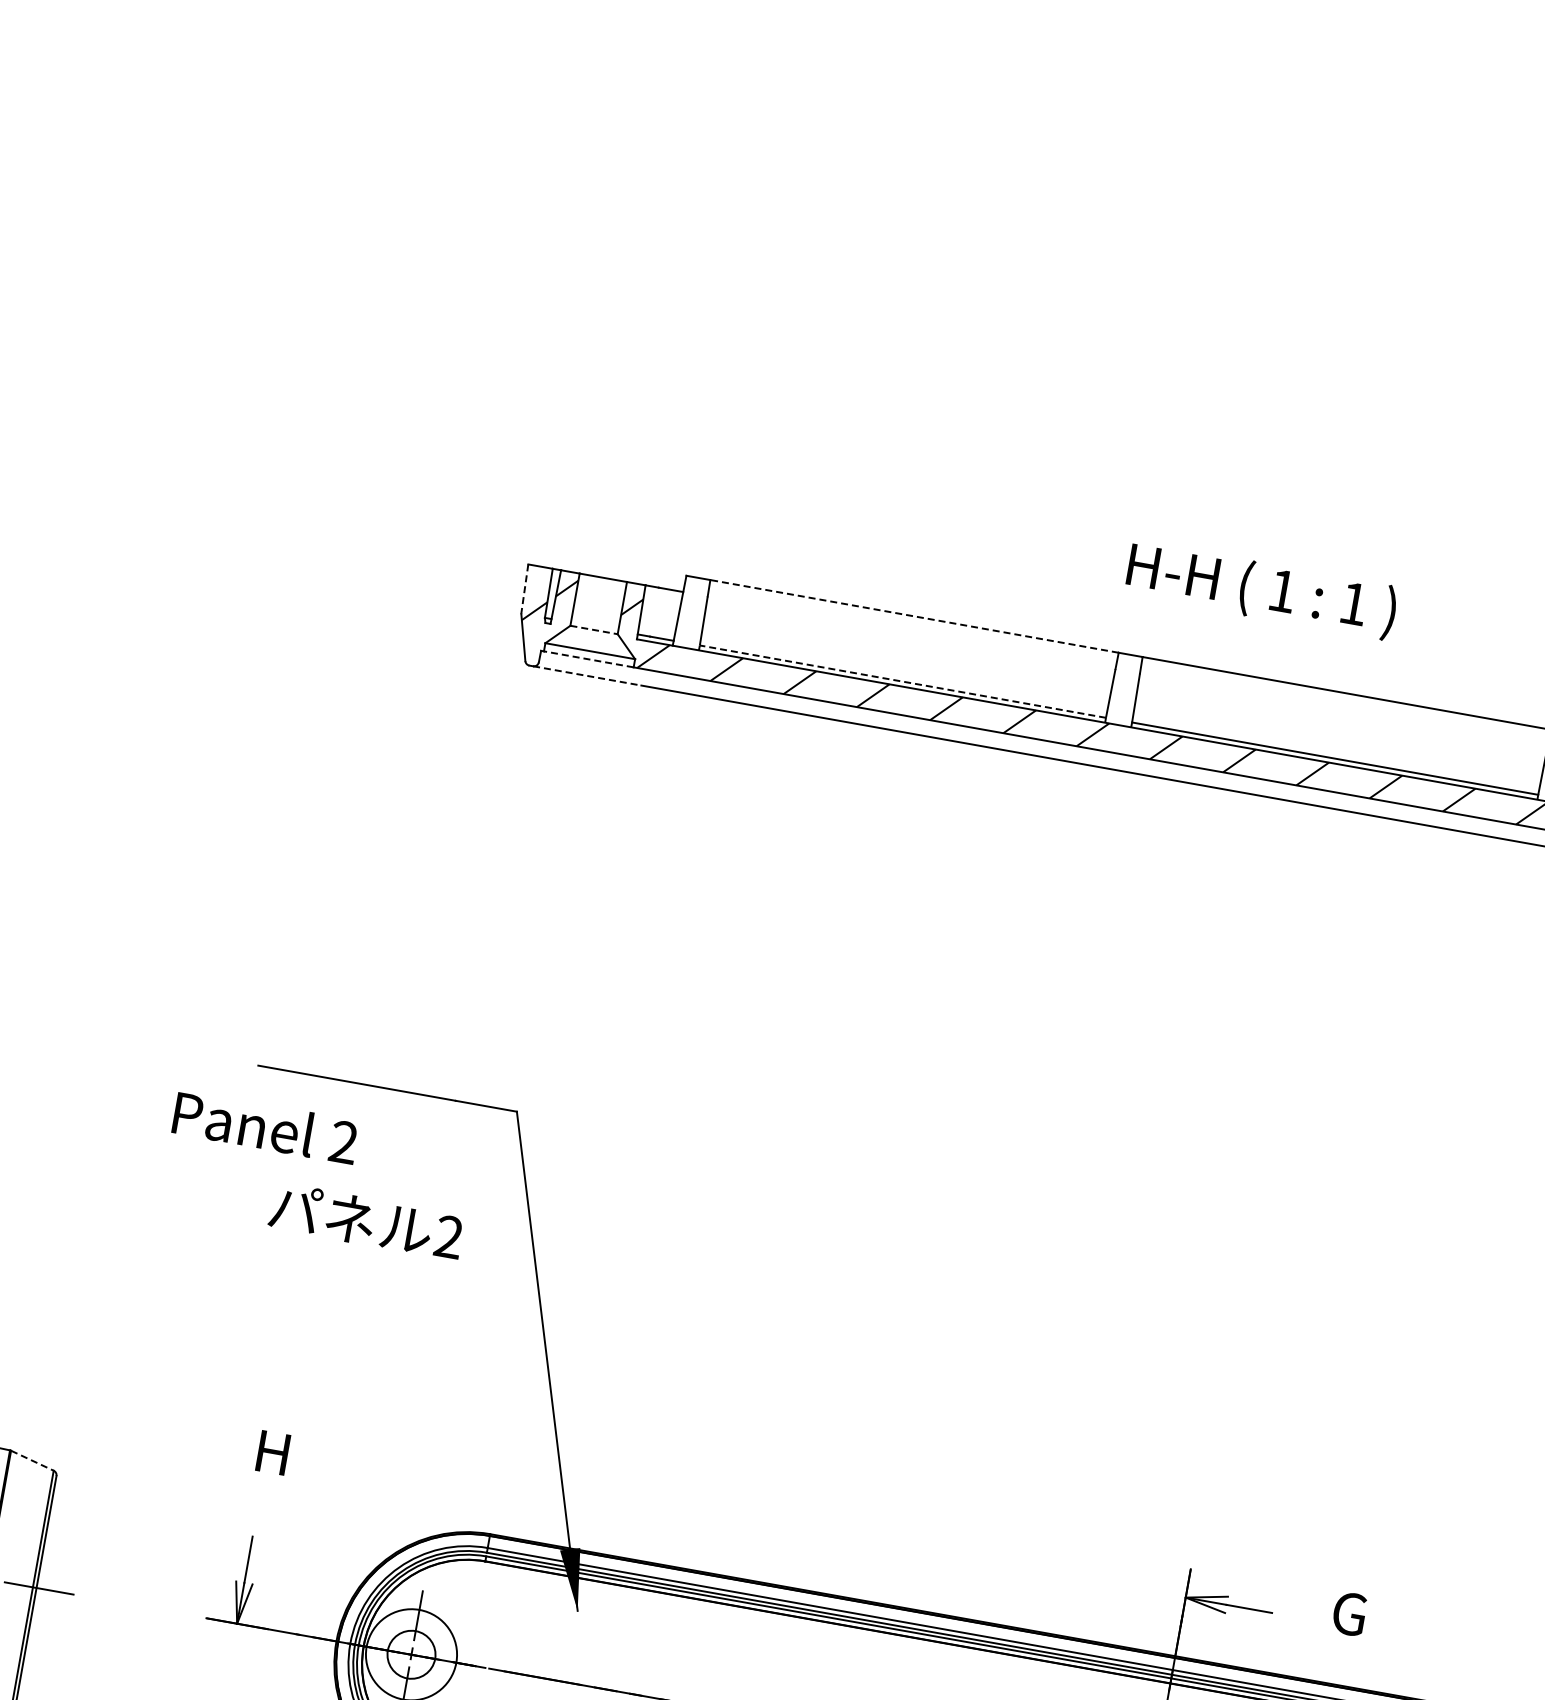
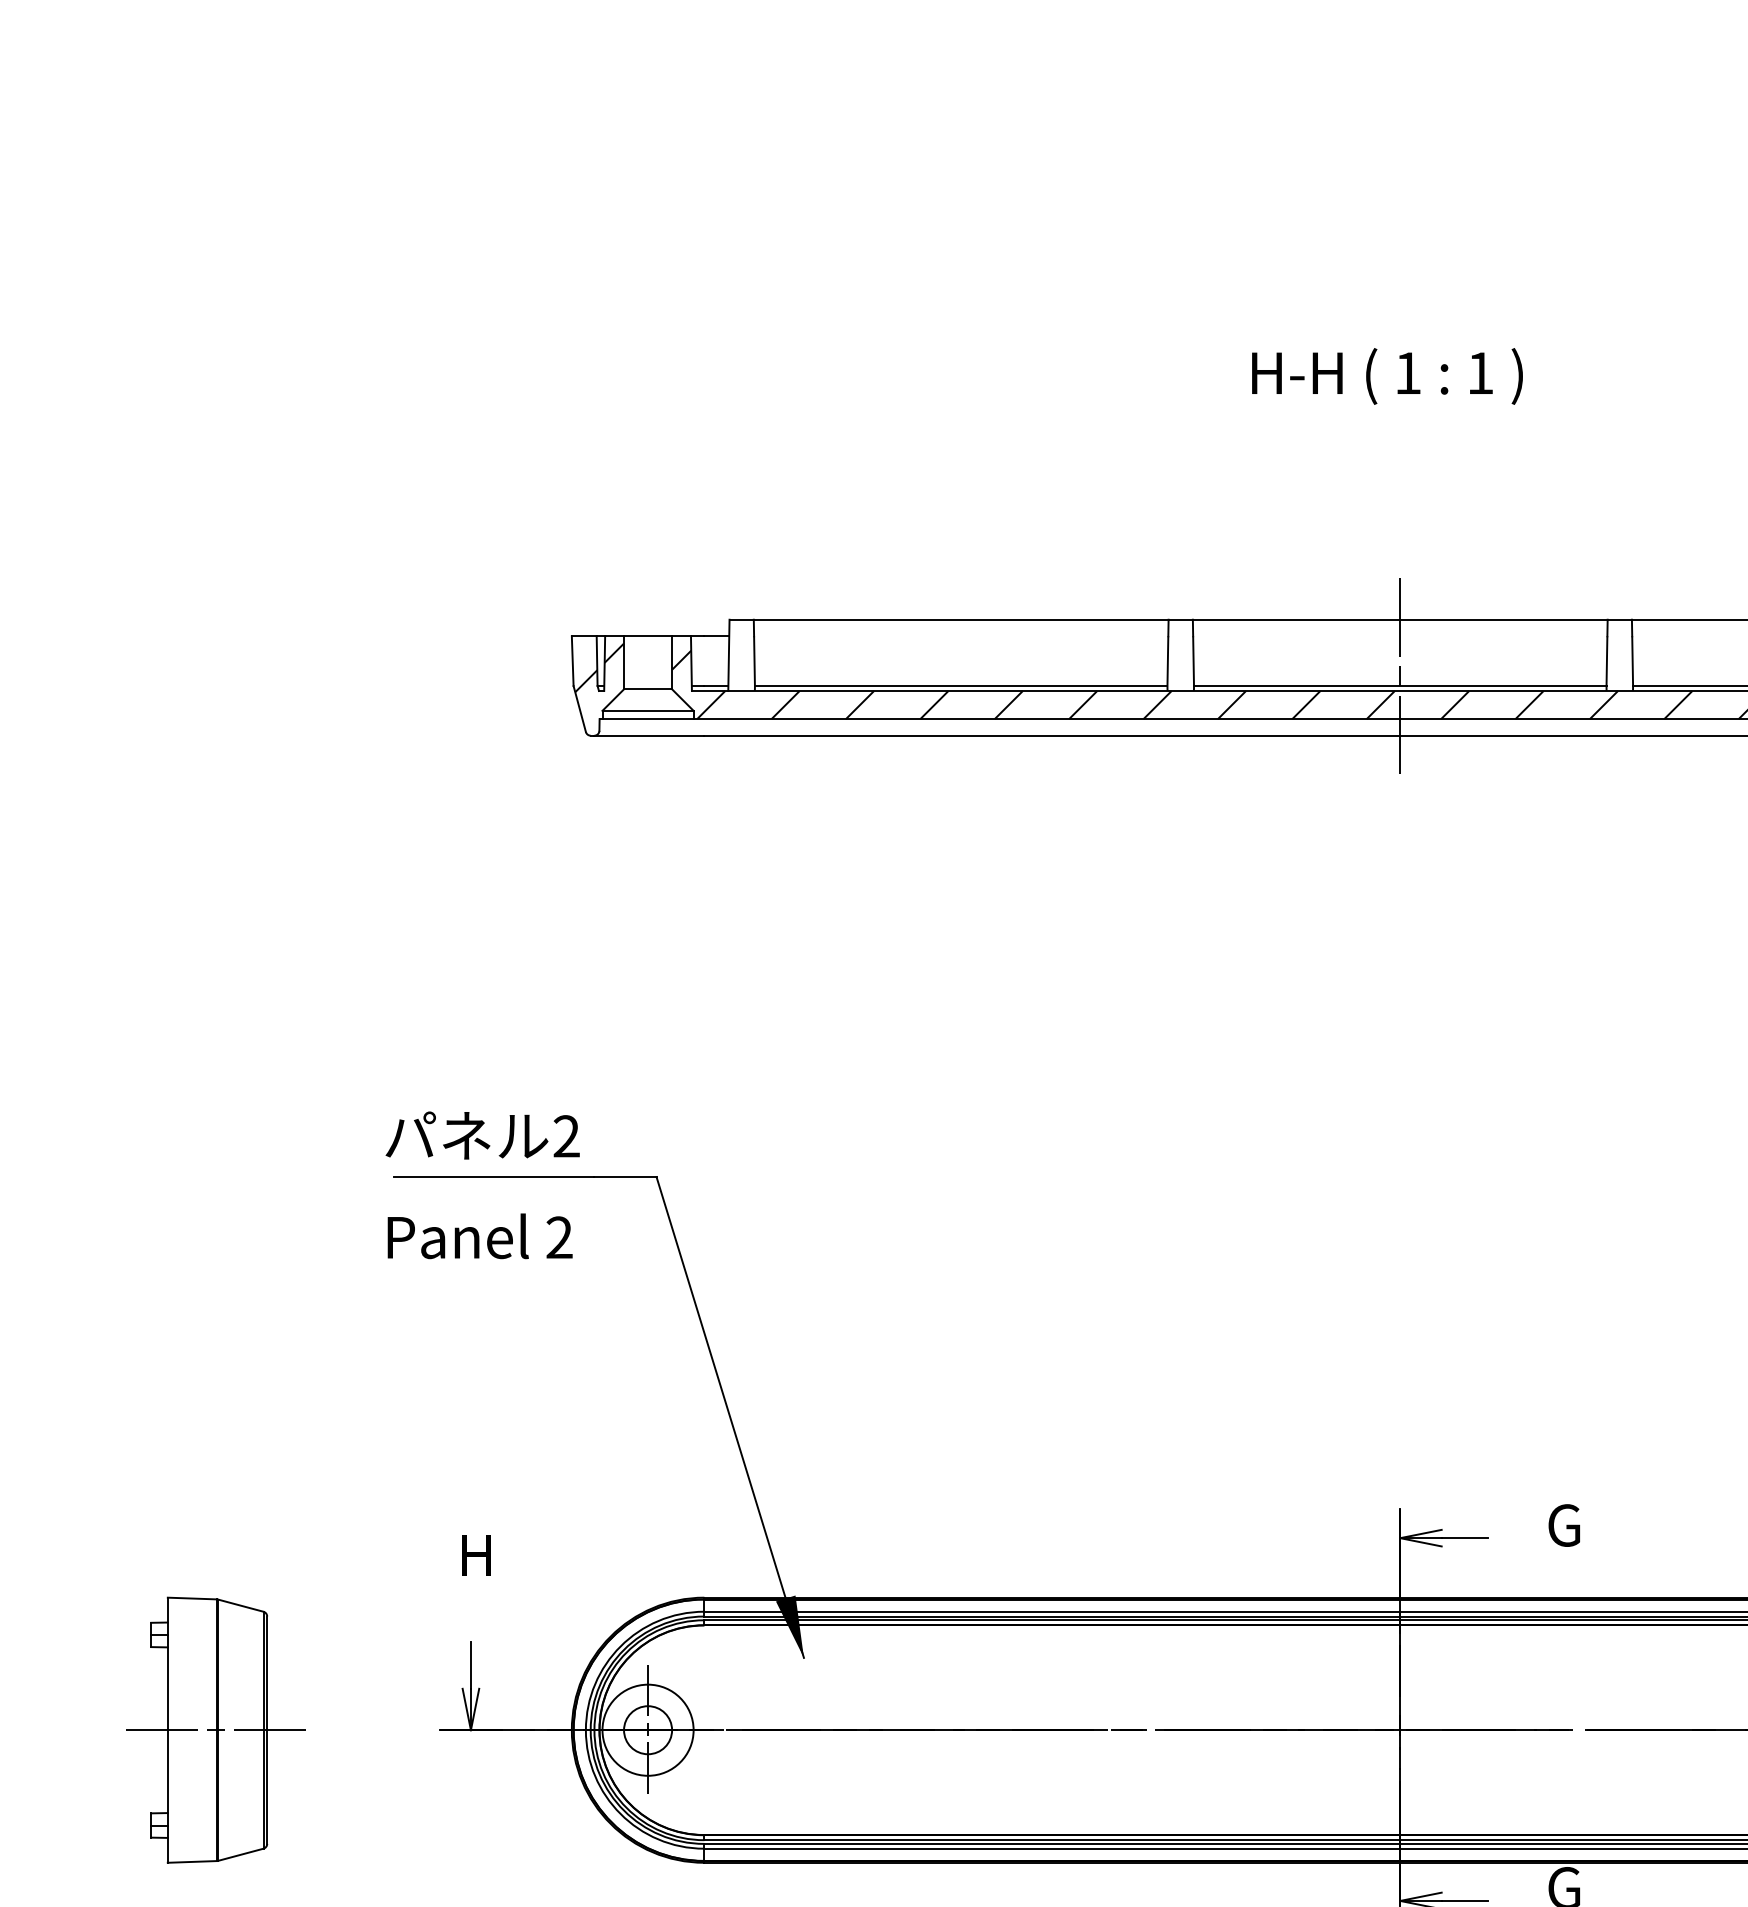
line: (524, 588) -> (572, 660), dashed -> solid
text: (1261, 590) -> (1387, 376), moved
line: (913, 616) -> (960, 619), dashed -> solid
line: (594, 630) -> (648, 689), dashed -> solid
line: (589, 659) -> (648, 719), dashed -> solid
line: (587, 675) -> (649, 735), dashed -> solid
line: (902, 682) -> (960, 686), dashed -> solid
line: (1336, 750) -> (1400, 677), added
text: (265, 1127) -> (479, 1236), moved
text: (366, 1221) -> (482, 1135), moved
line: (32, 1460) -> (240, 1605), dashed -> solid

